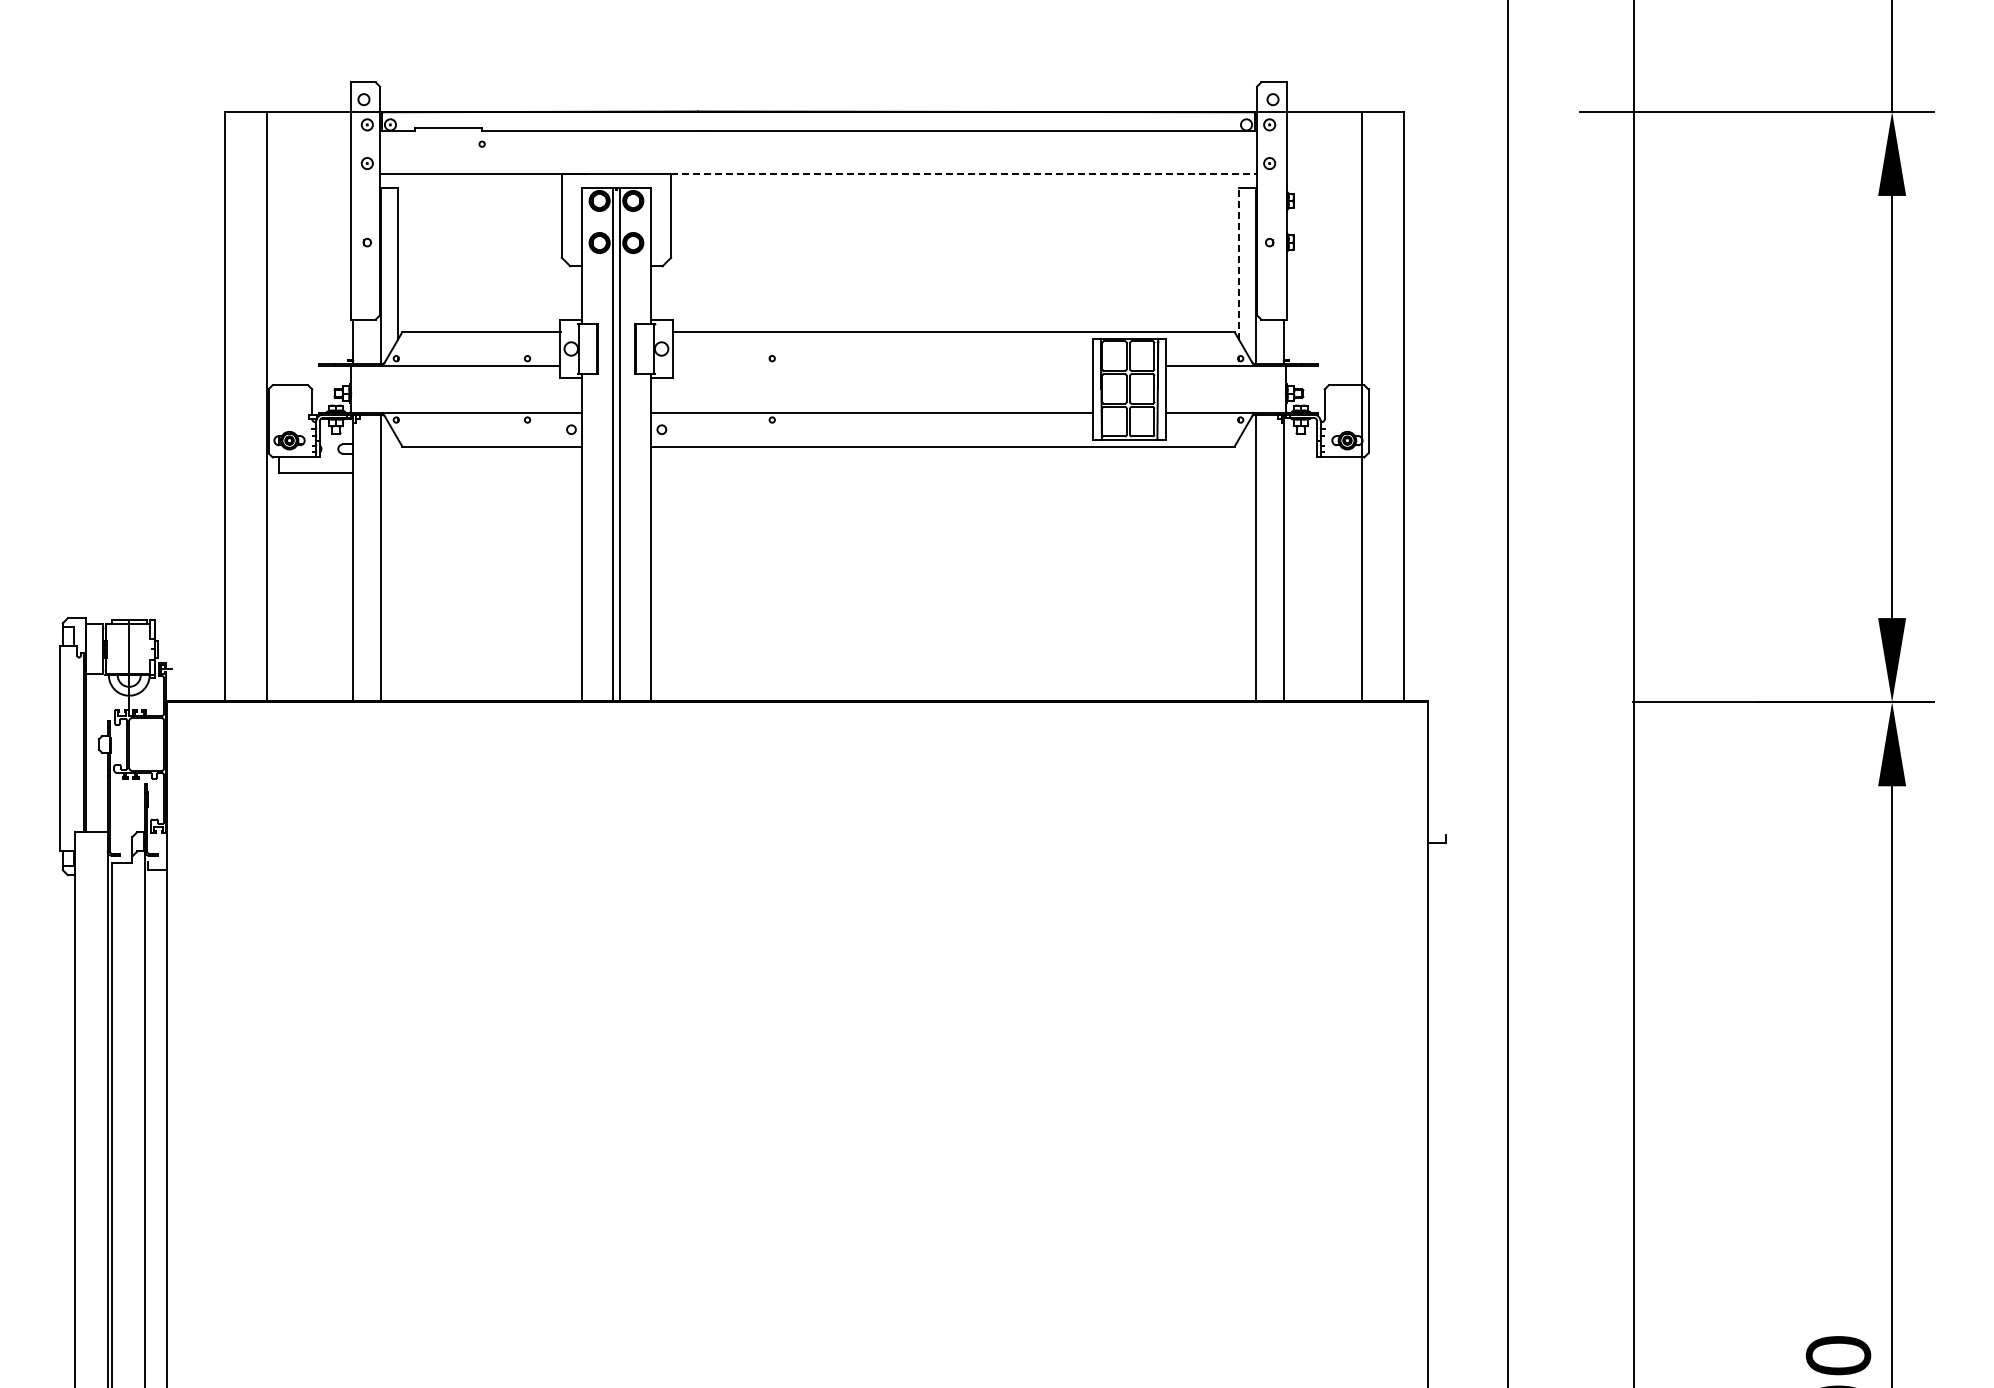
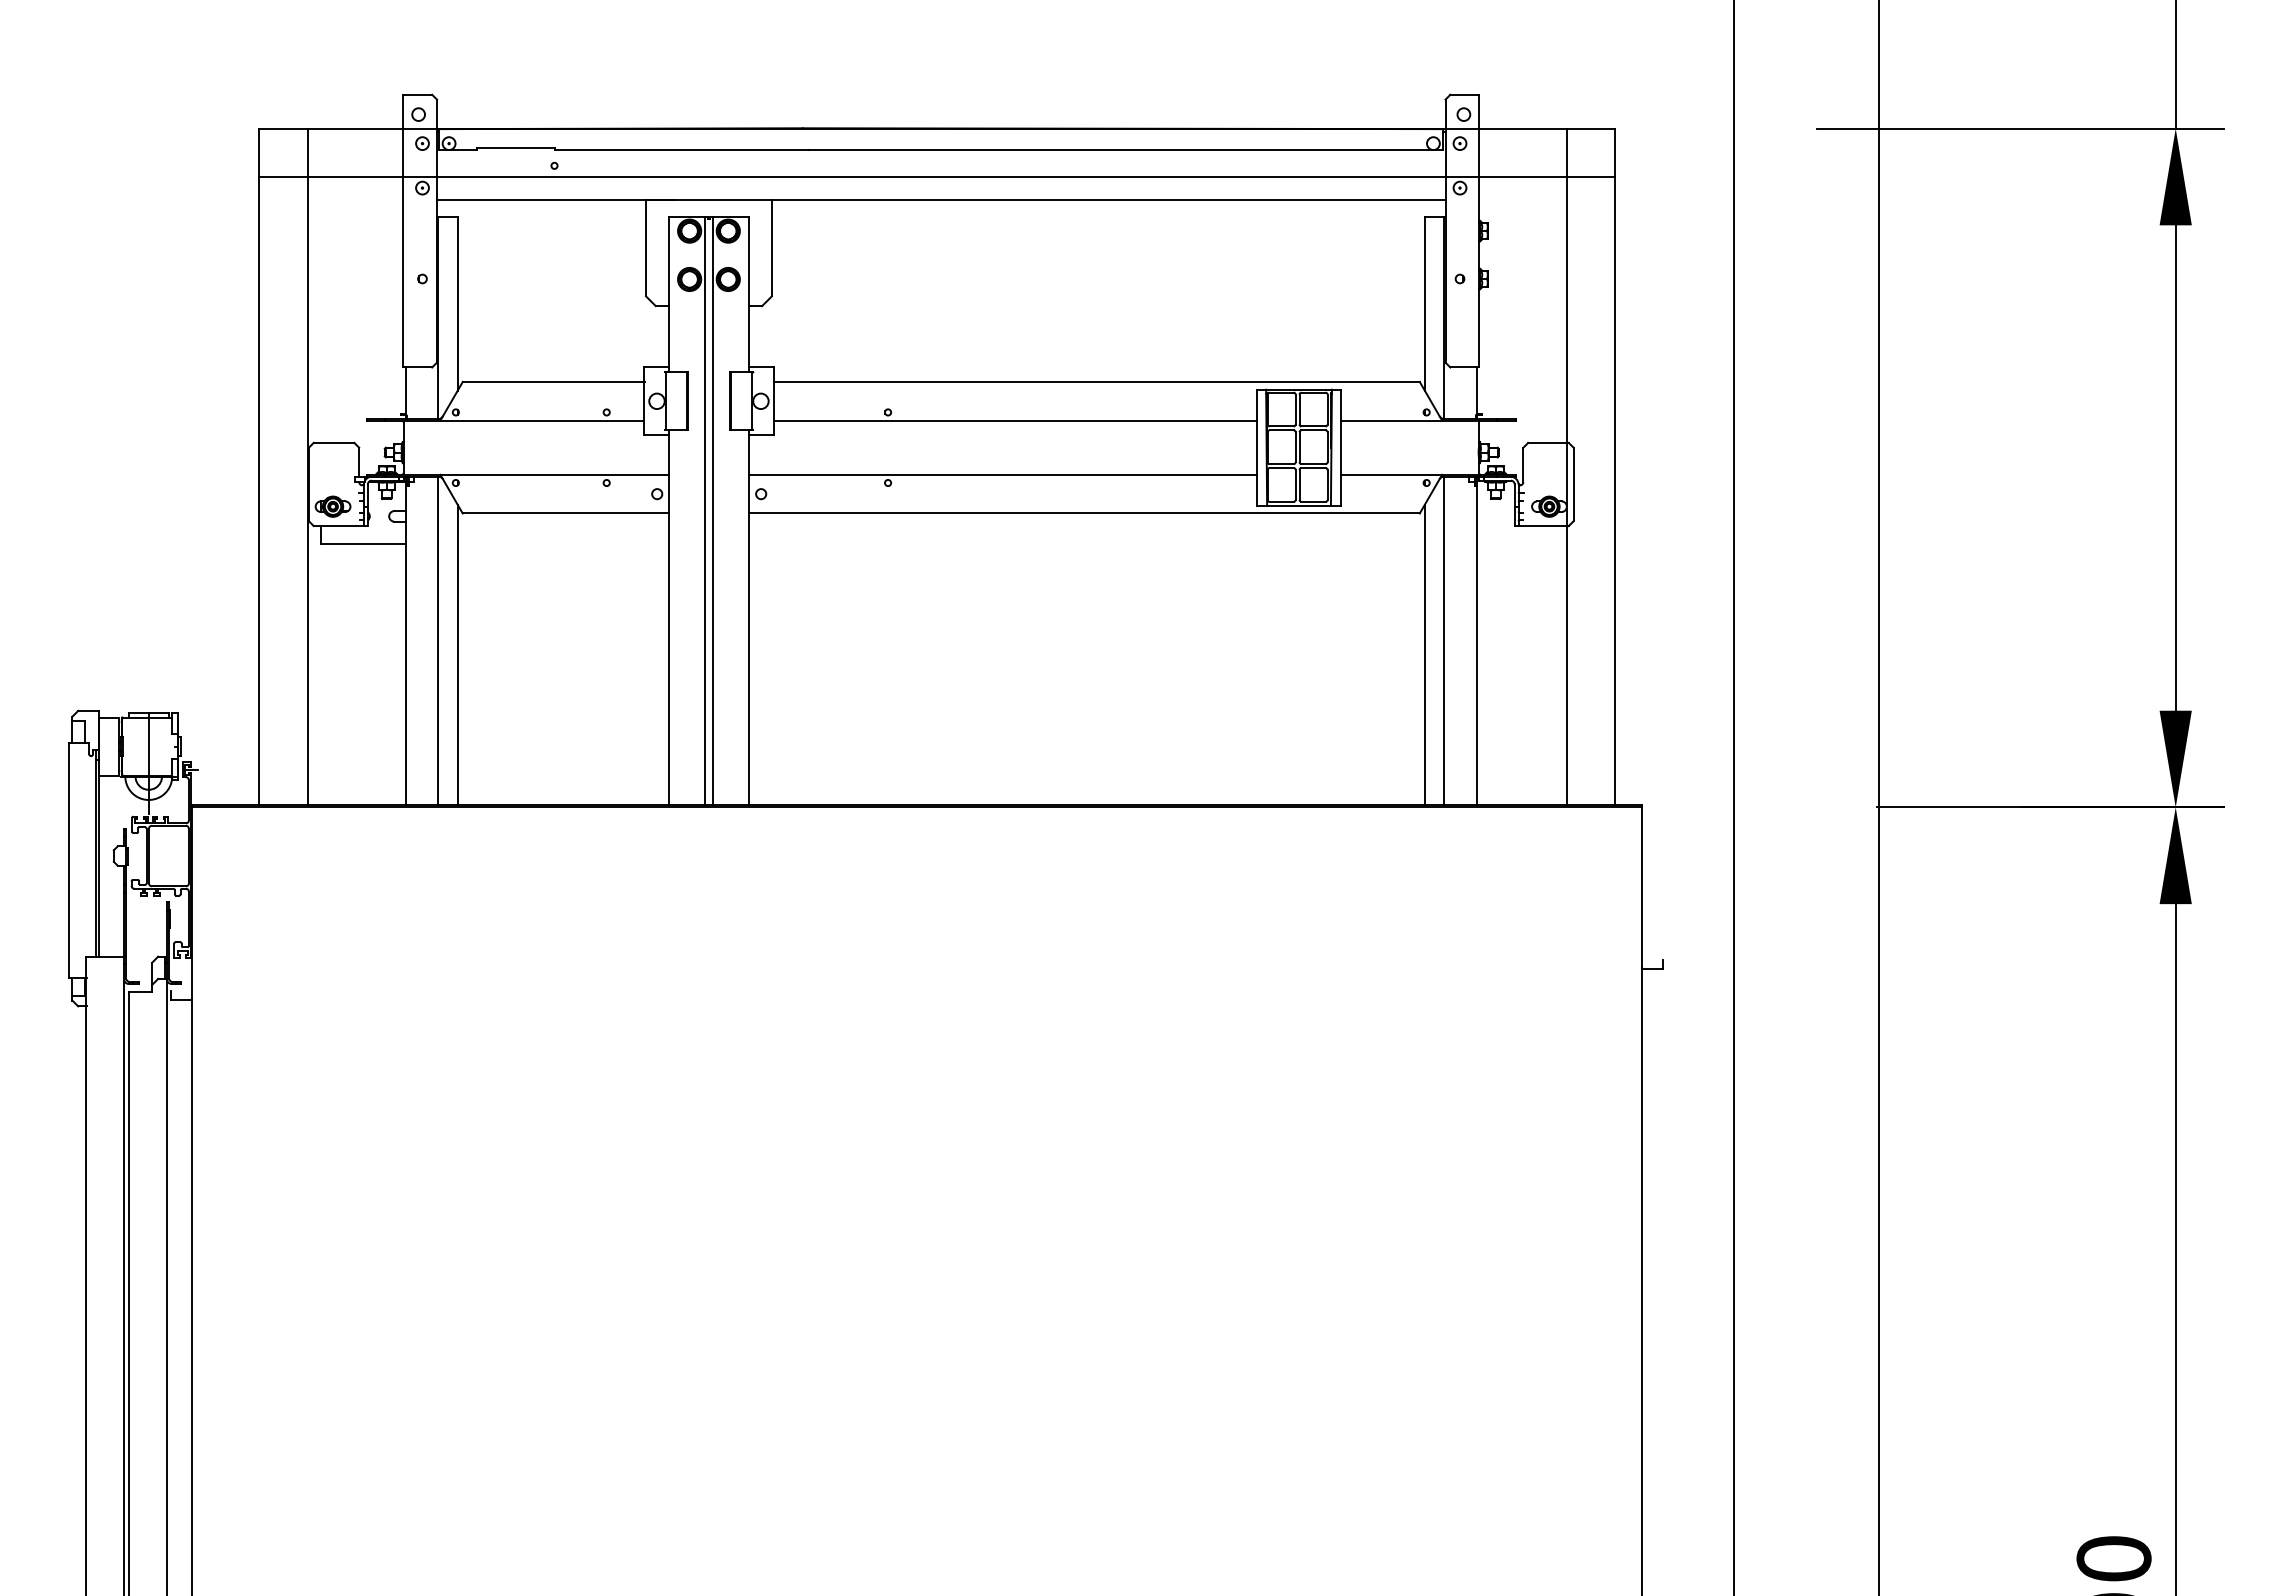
line: (814, 153) -> (936, 176), added
line: (964, 173) -> (1109, 199), dashed -> solid
line: (1238, 263) -> (1424, 303), dashed -> solid
line: (882, 365) -> (1014, 420), added
line: (398, 569) -> (458, 654), added
line: (1238, 569) -> (1424, 654), added

